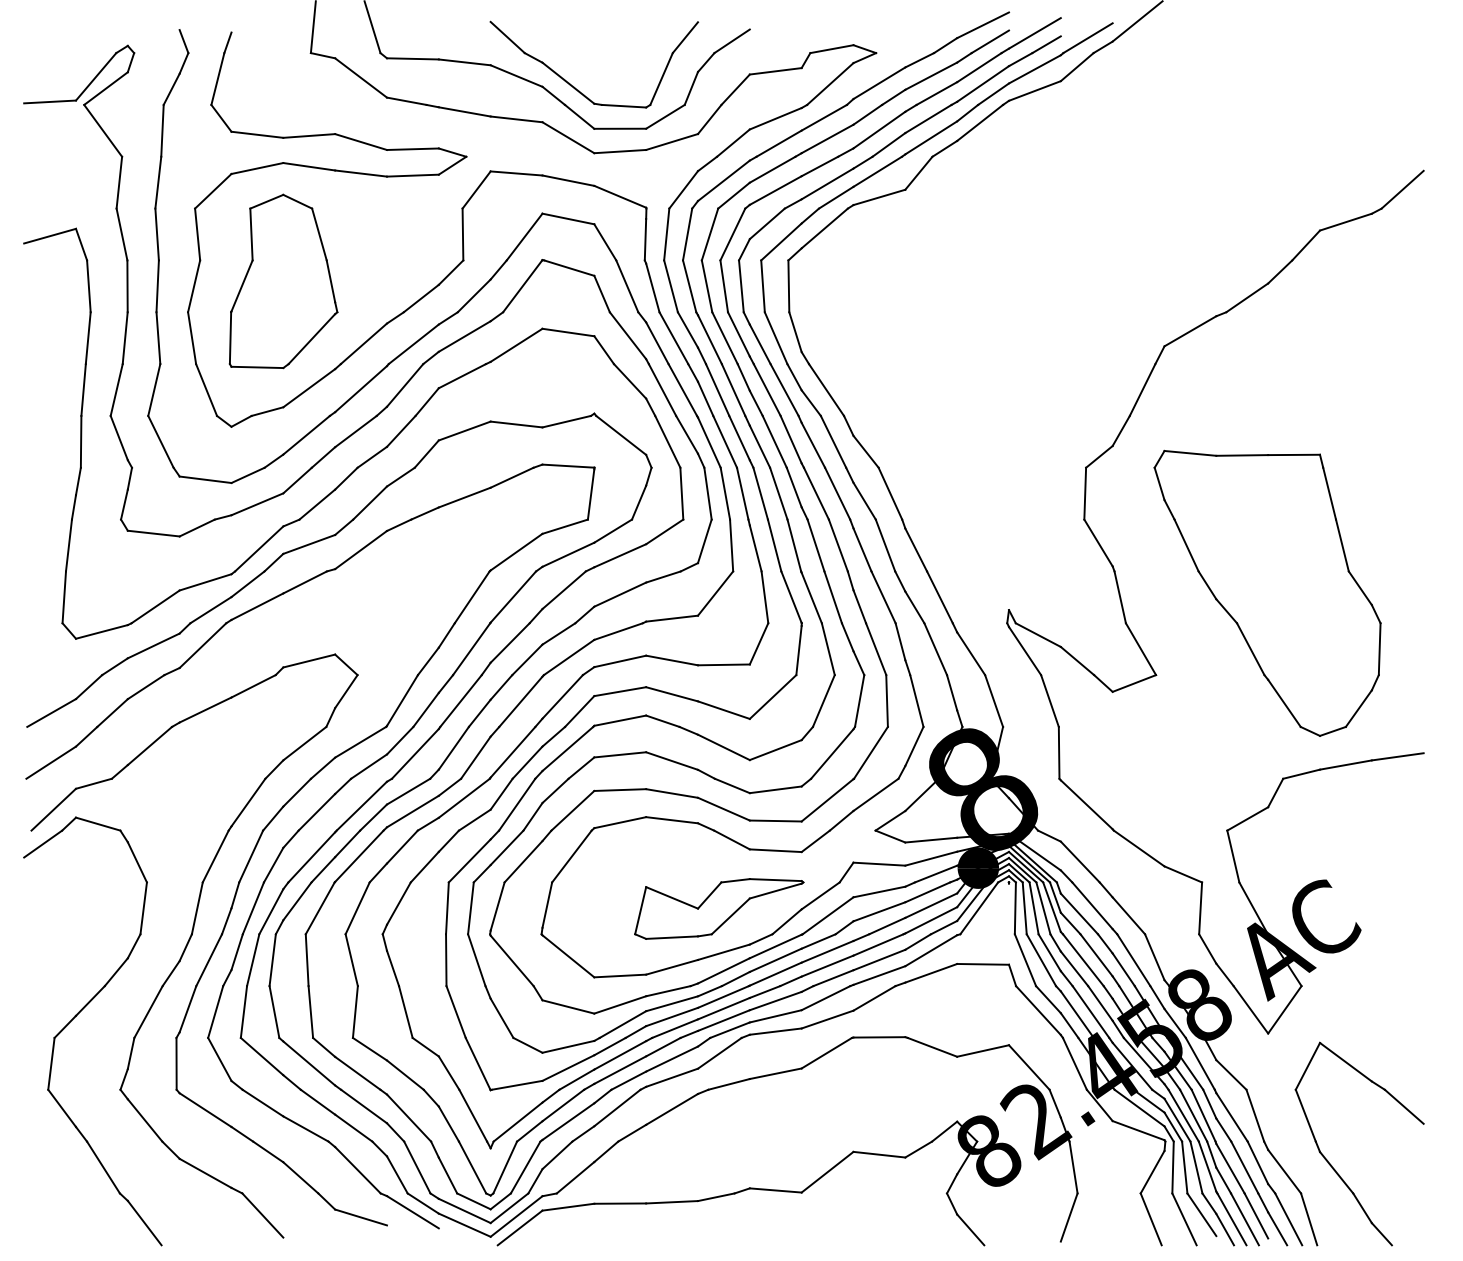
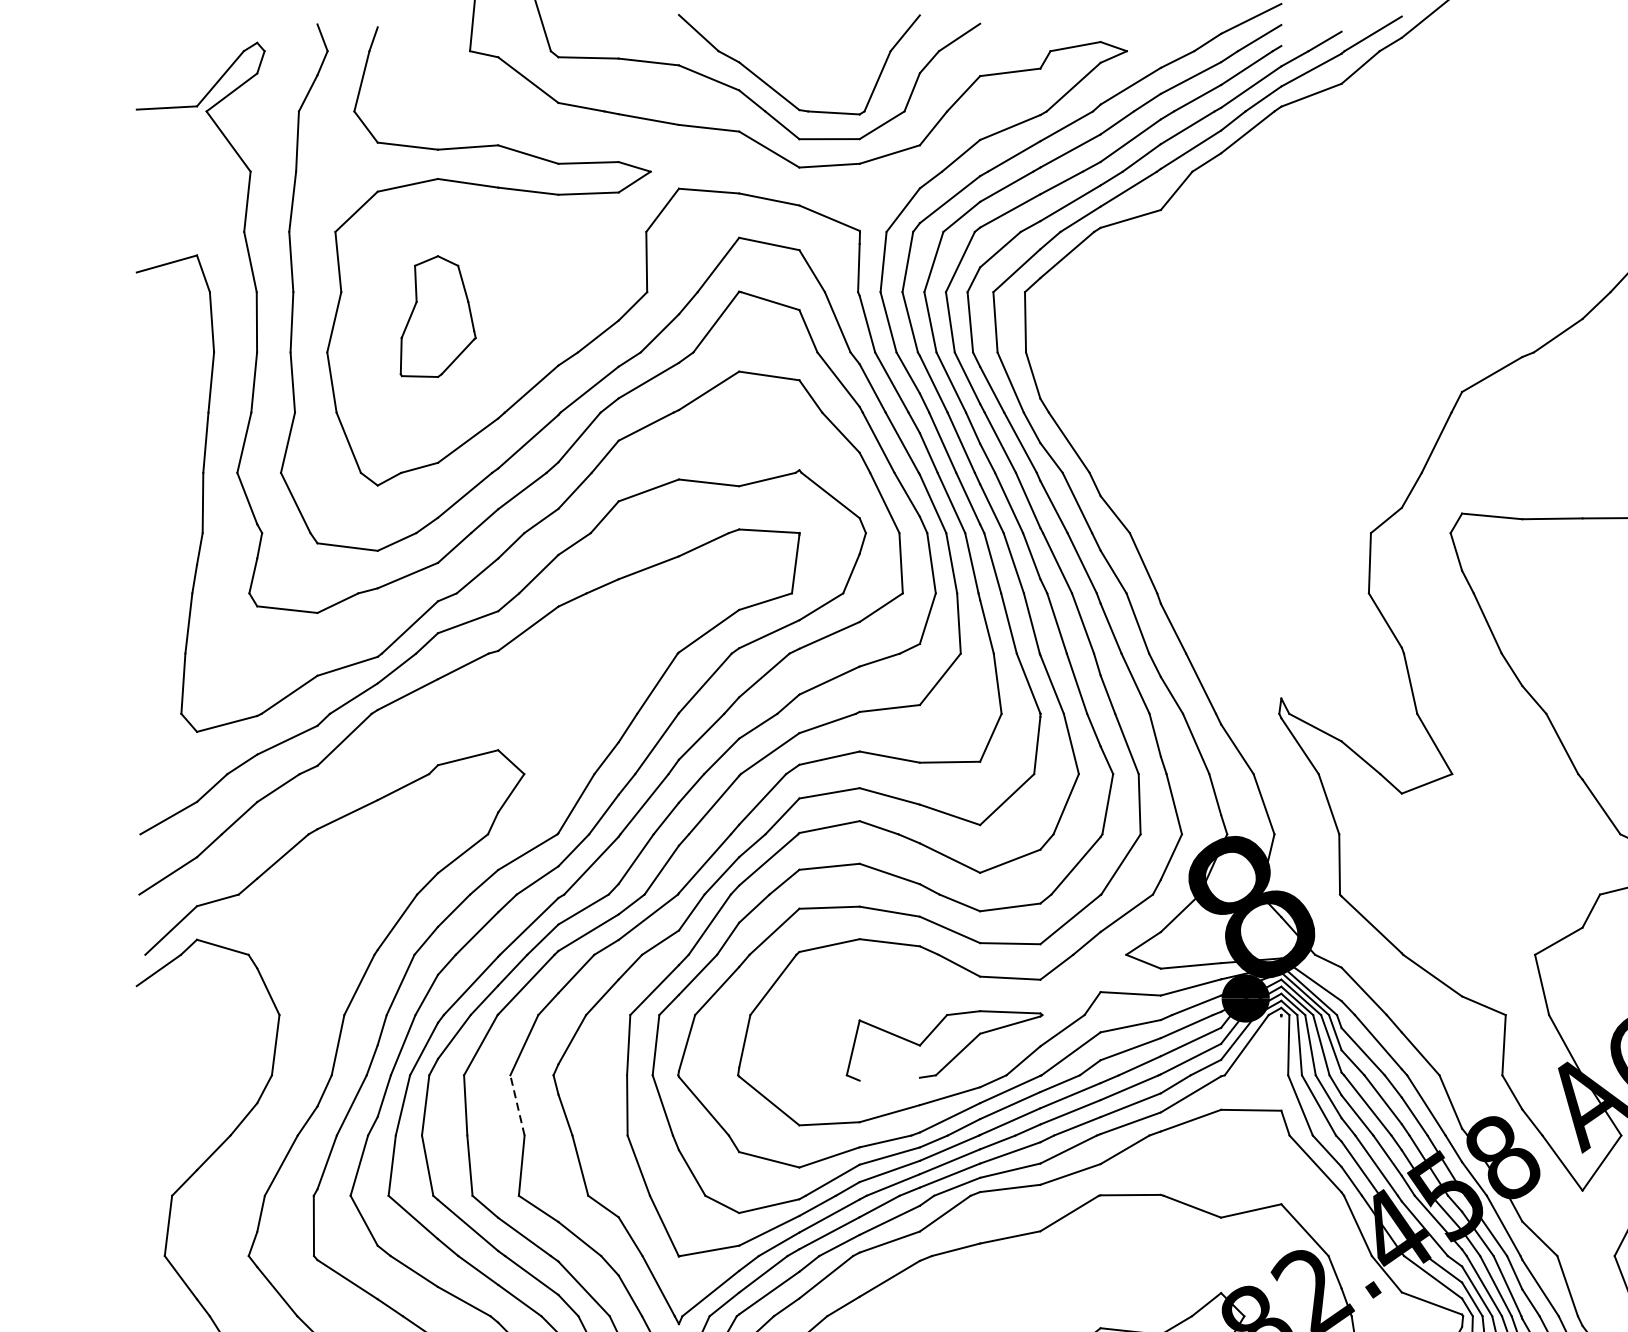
line: (1034, 33) -> (1310, 28), removed
part: (283, 281) -> (438, 316), size x0.6
line: (672, 937) -> (890, 1079), removed
line: (351, 960) -> (517, 1105), solid -> dashed

